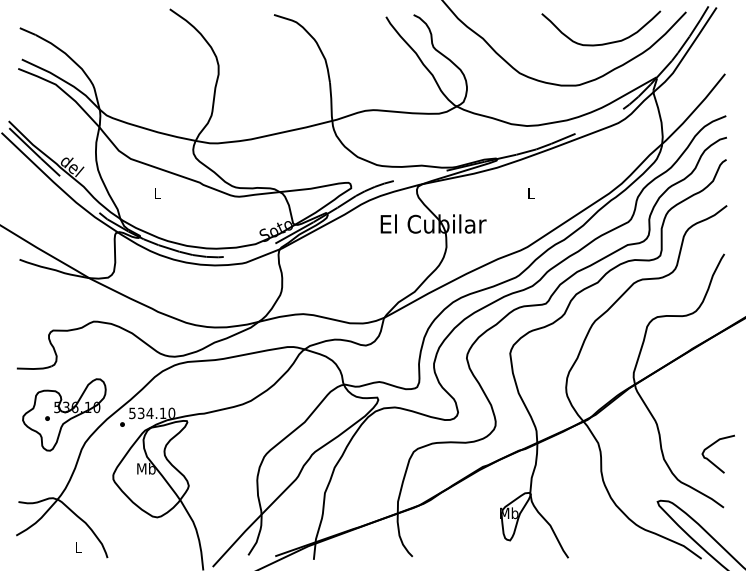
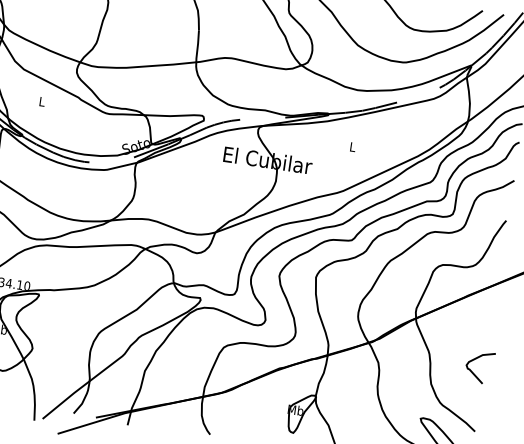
curve: (711, 446) -> (475, 360), moved

